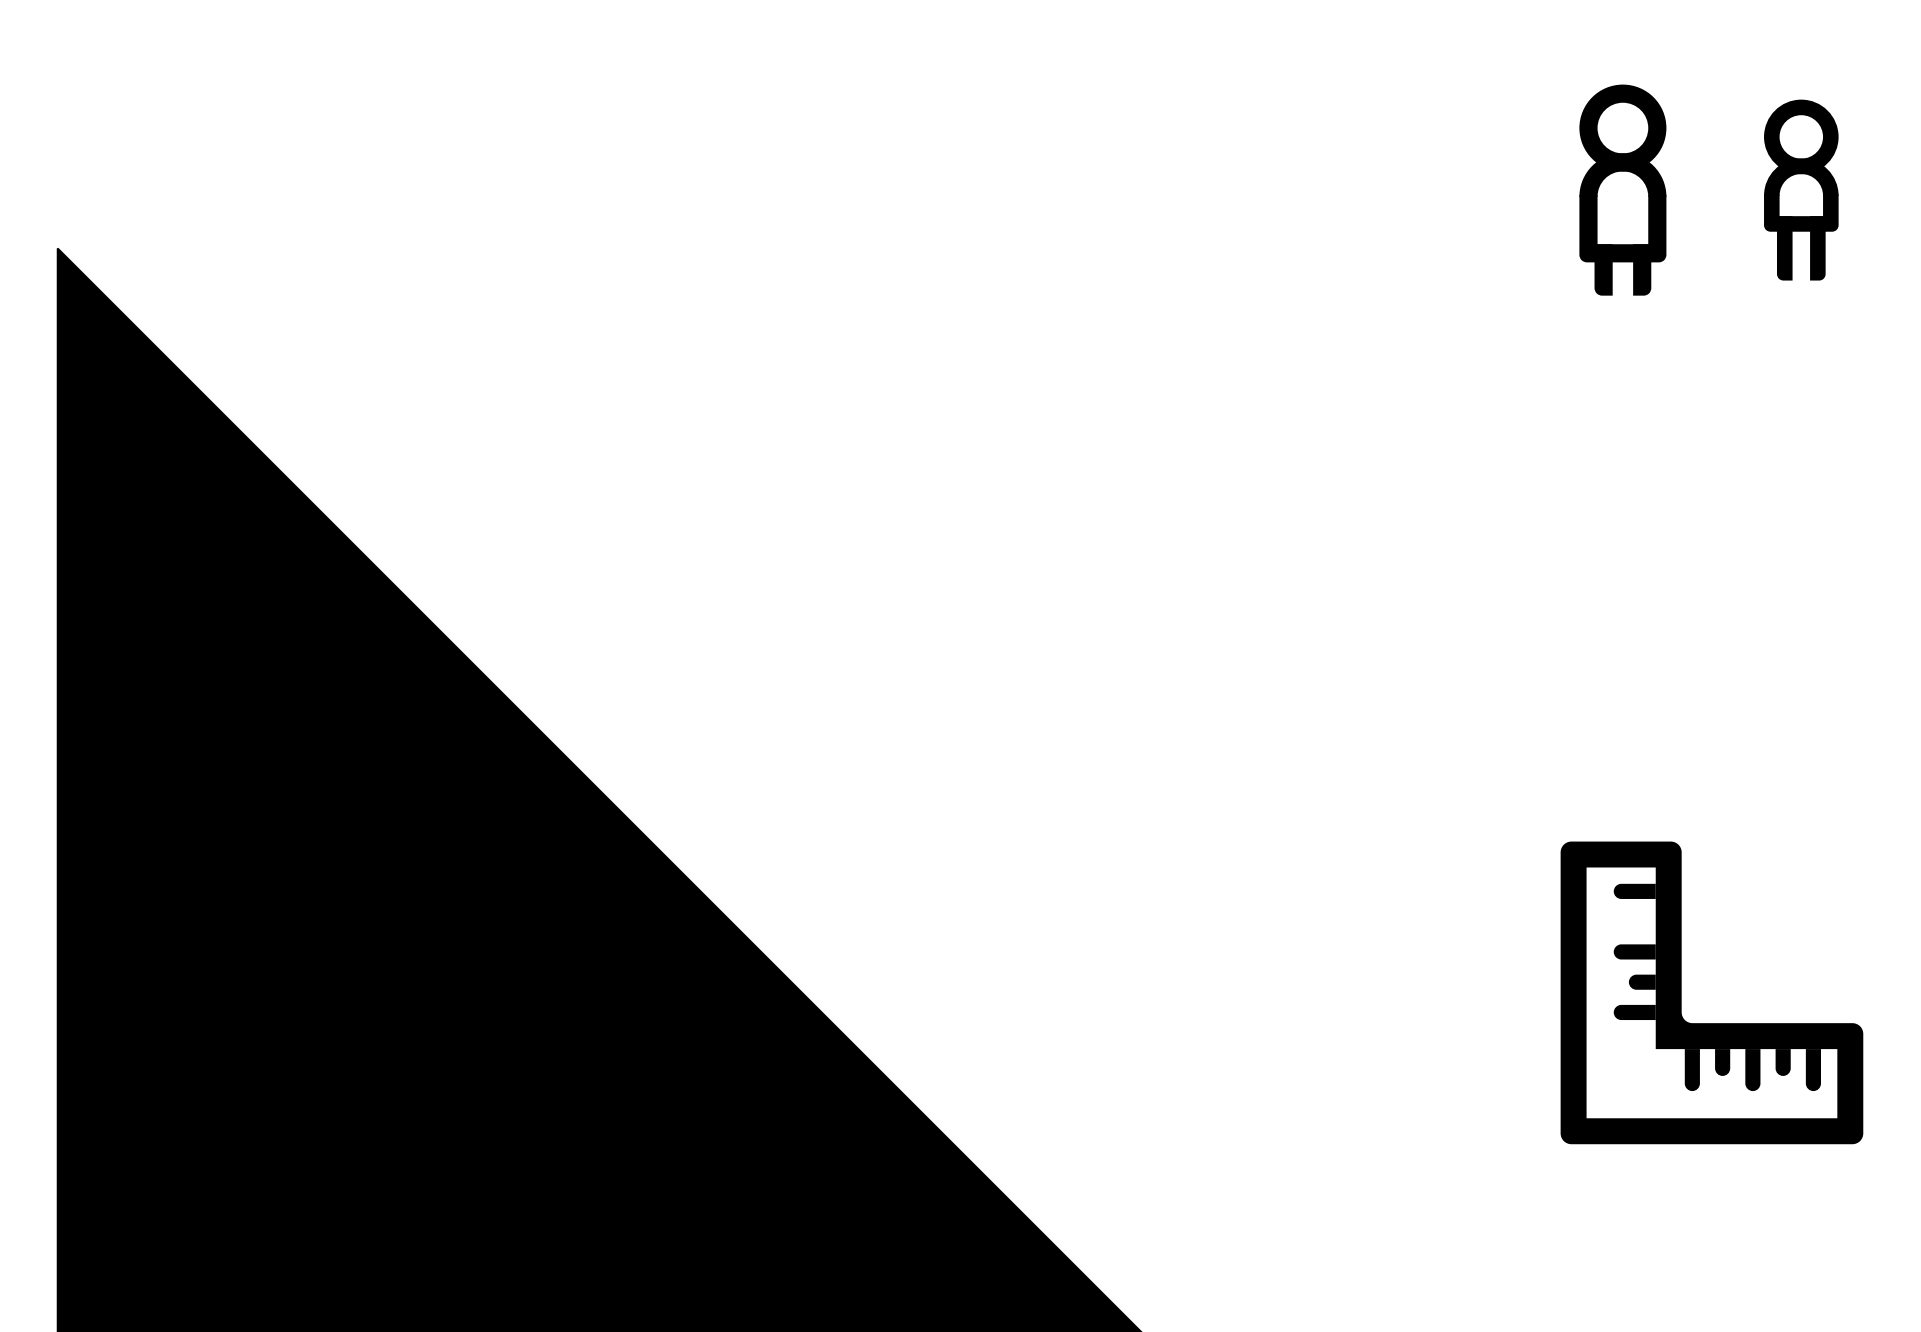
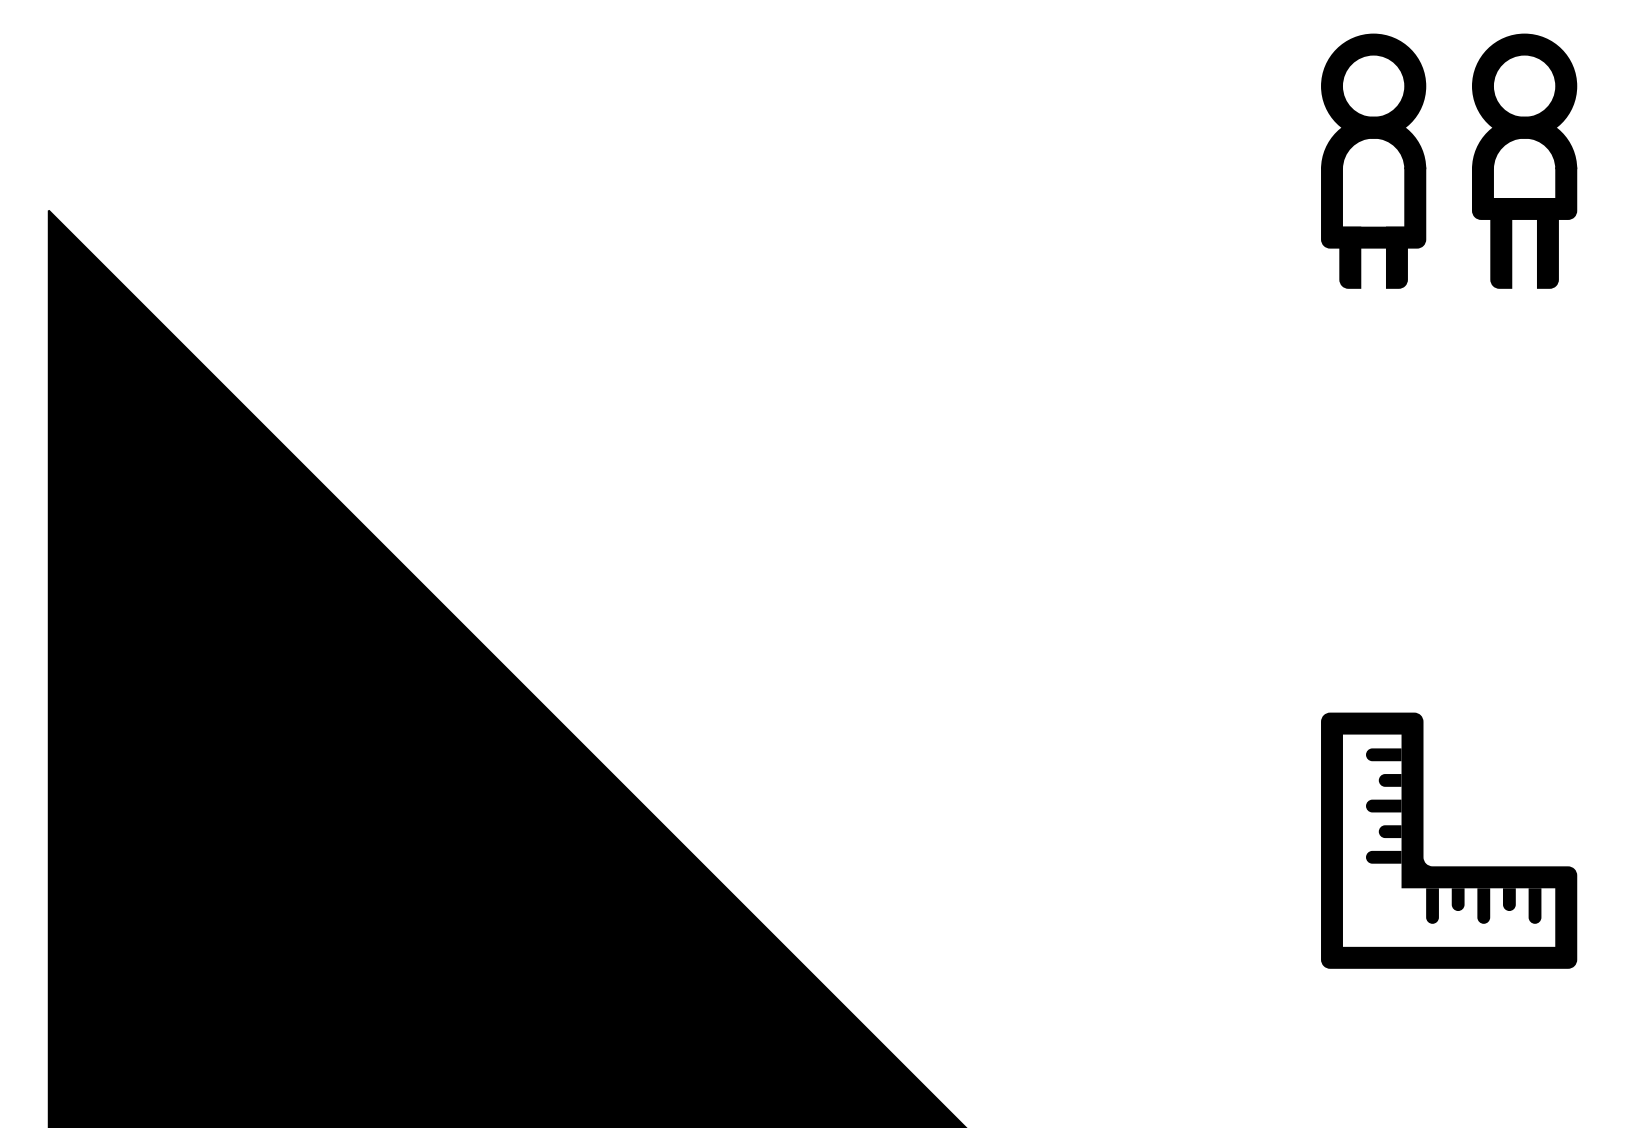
part: (1622, 189) -> (1373, 160), size x1.43
part: (1800, 189) -> (1524, 160), size x1.67
fill: (1641, 921) -> (1389, 780), added

